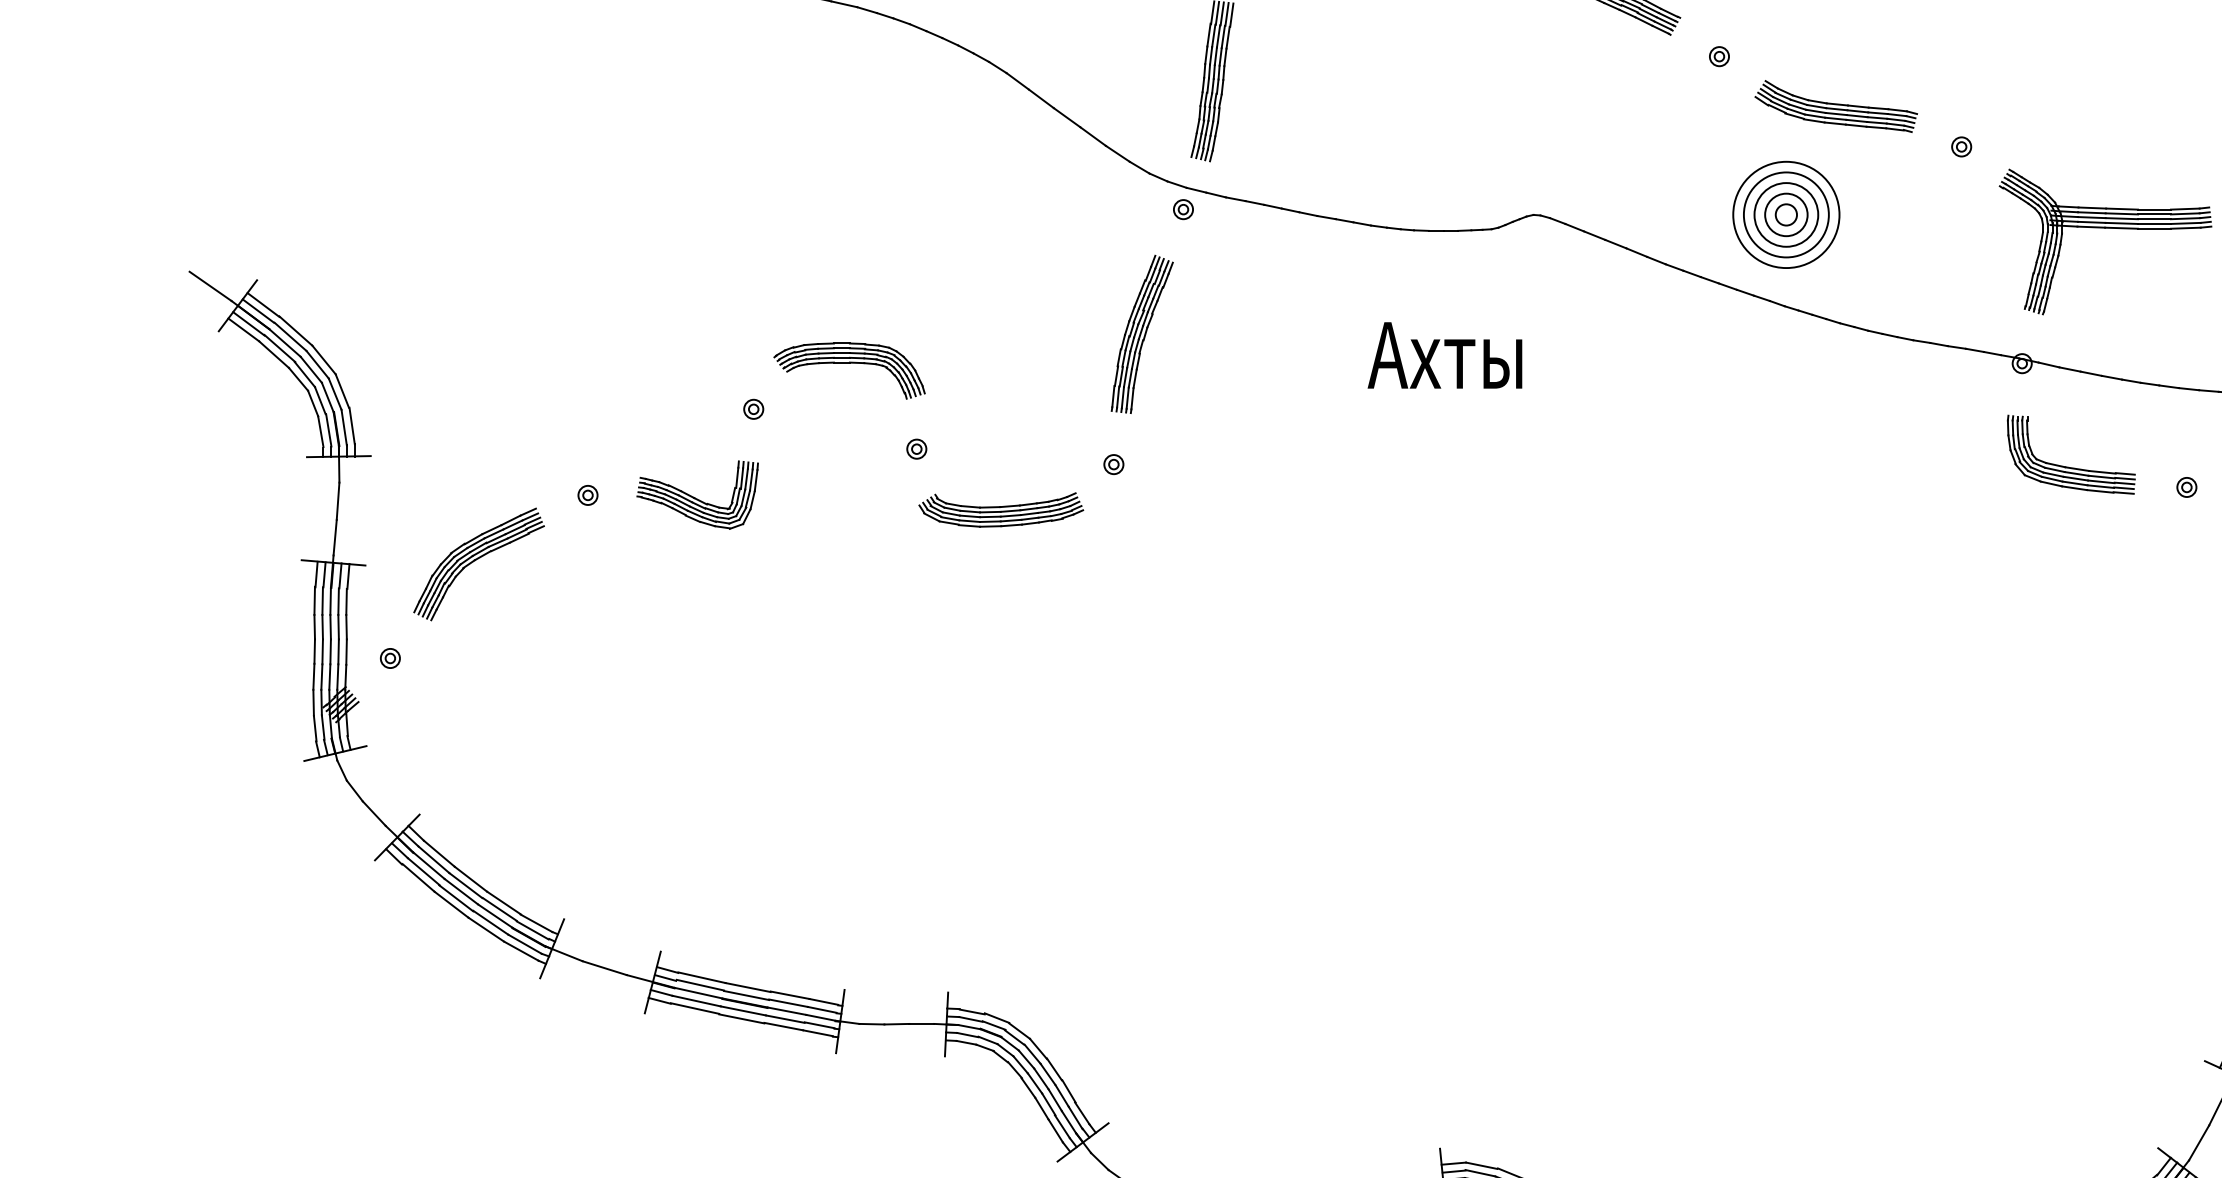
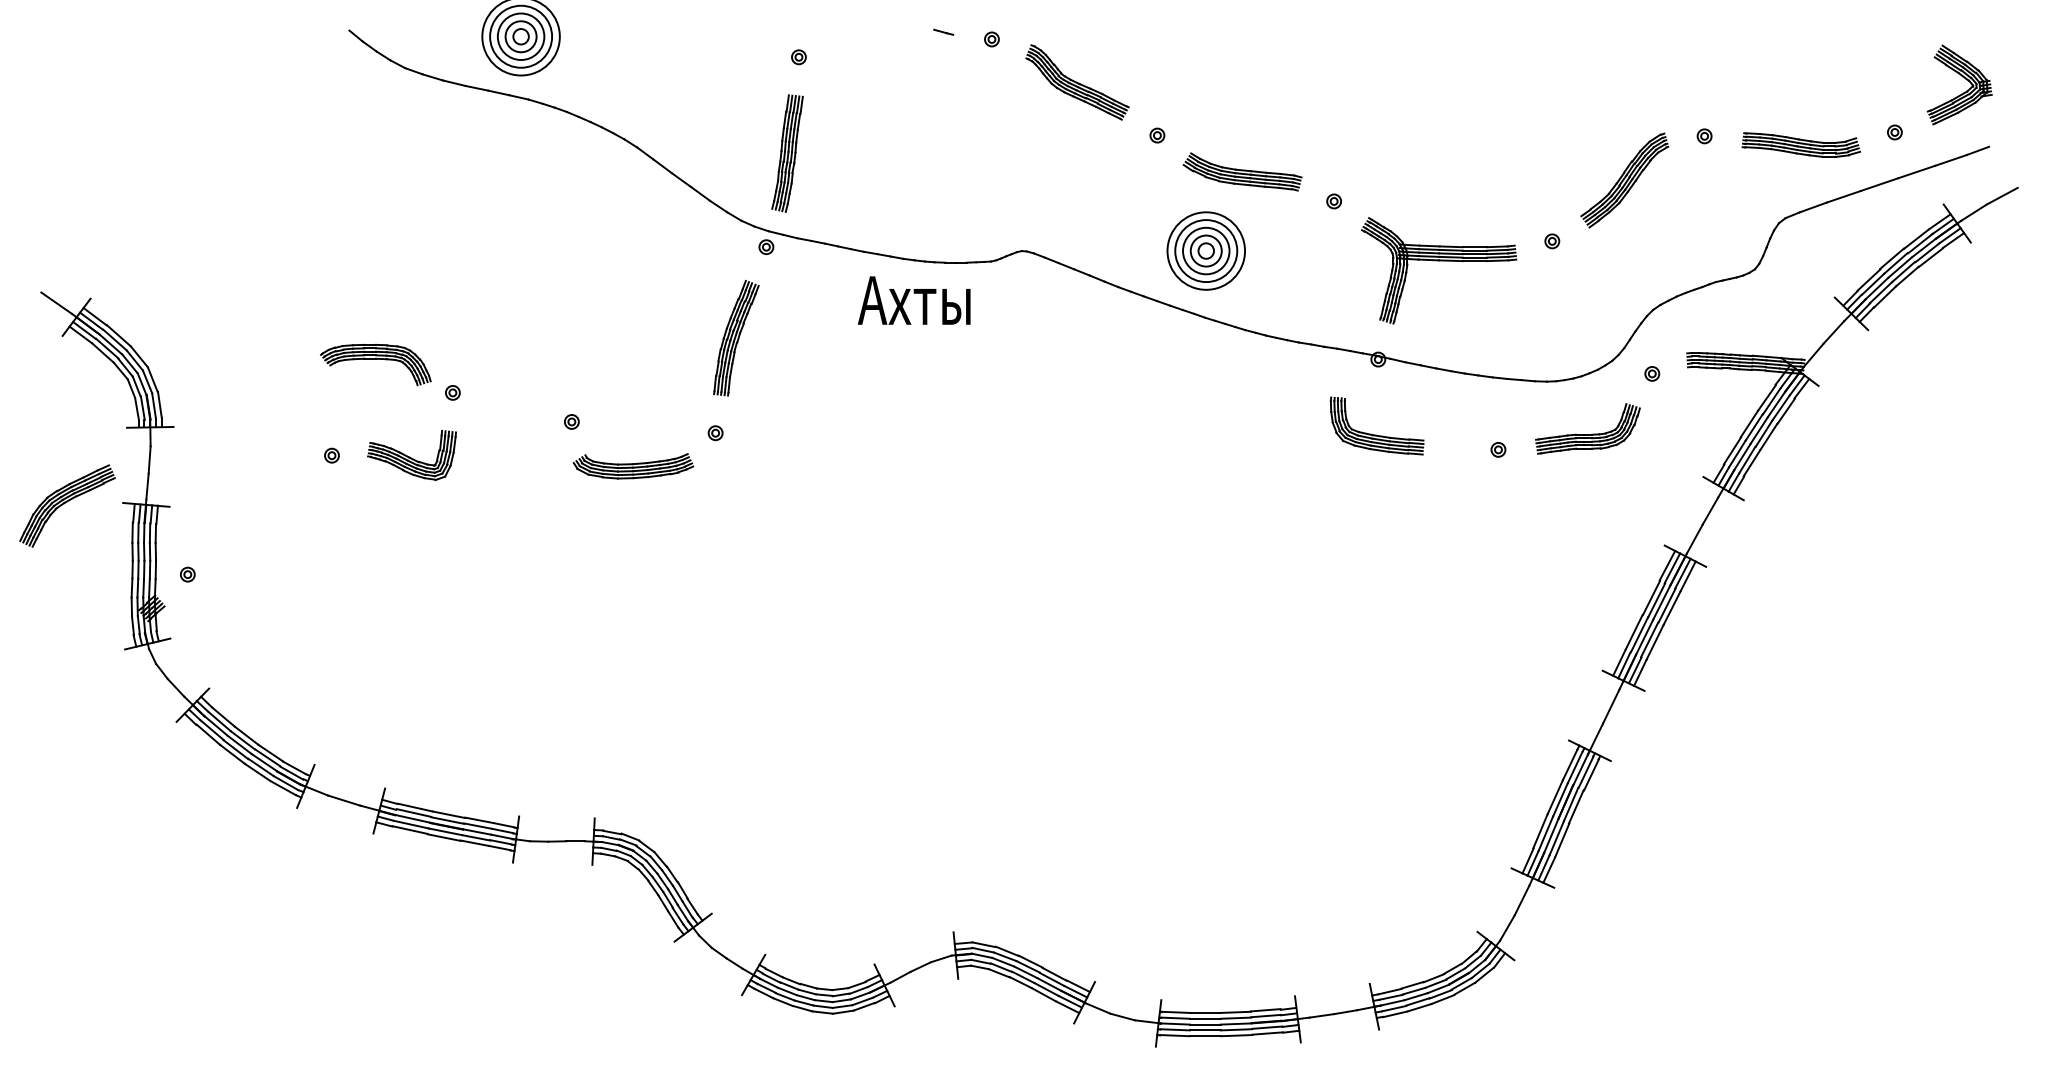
text: (1444, 355) -> (913, 300), moved
part: (849, 371) -> (375, 365), moved
part: (2070, 466) -> (1376, 434), moved
part: (479, 563) -> (67, 505), moved

